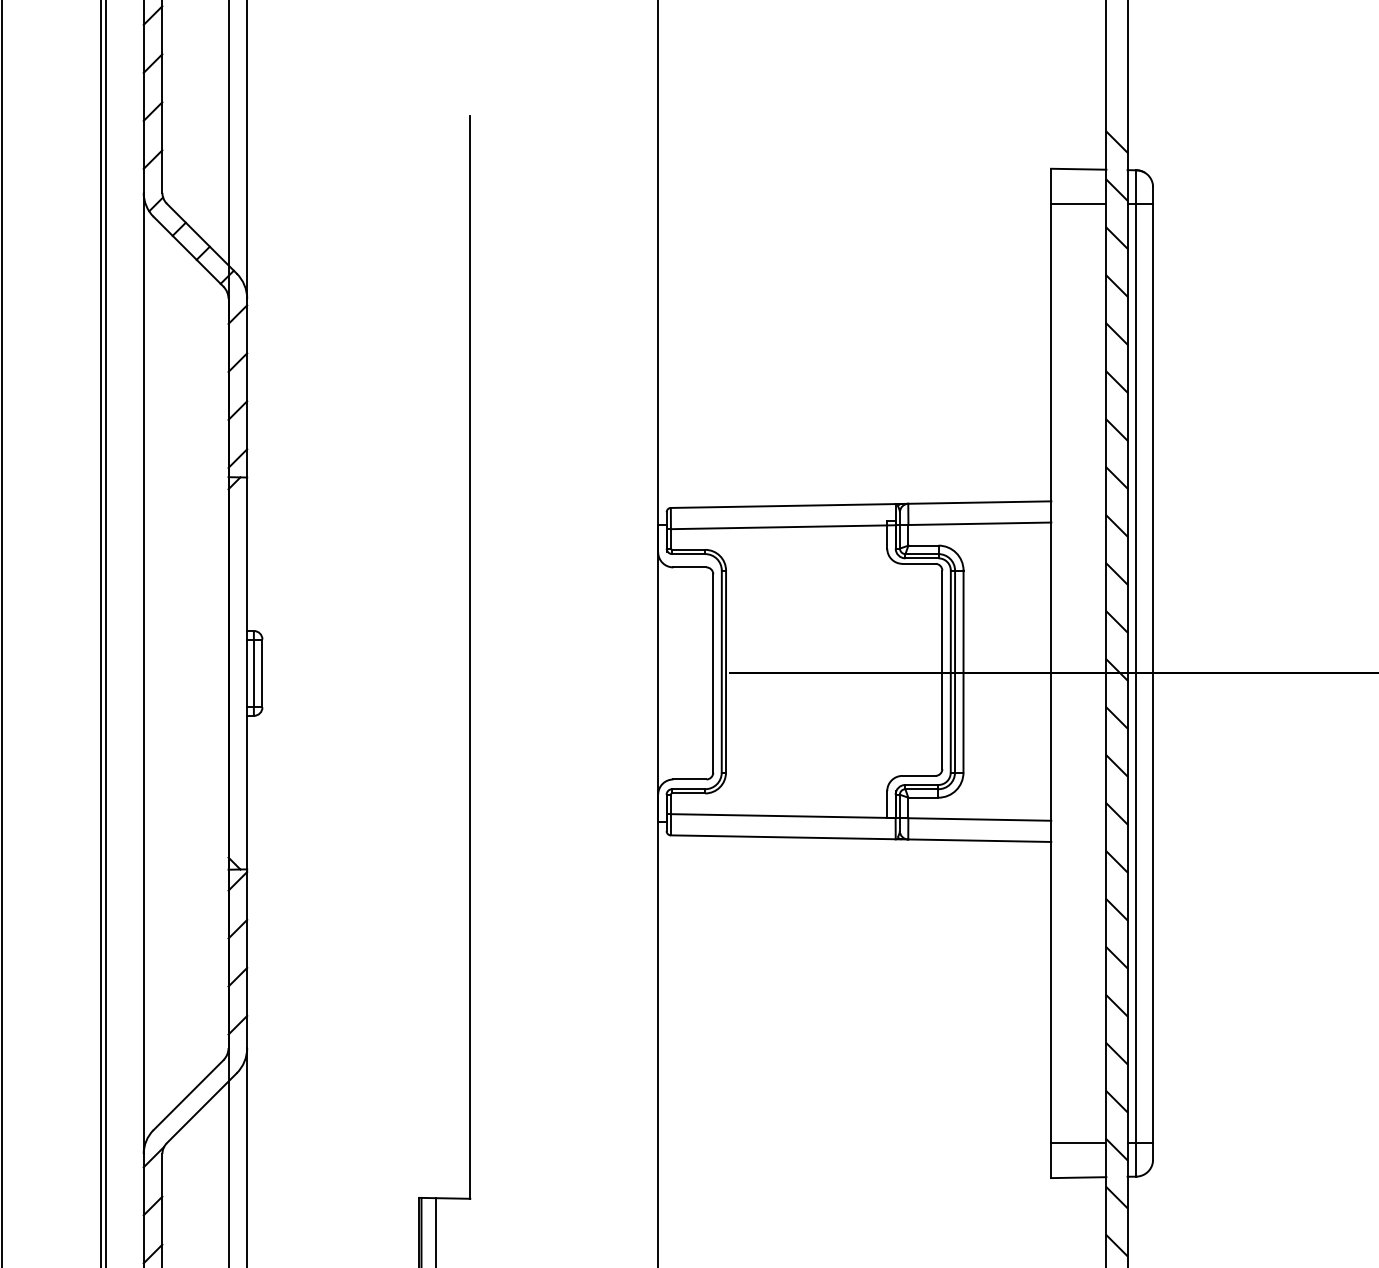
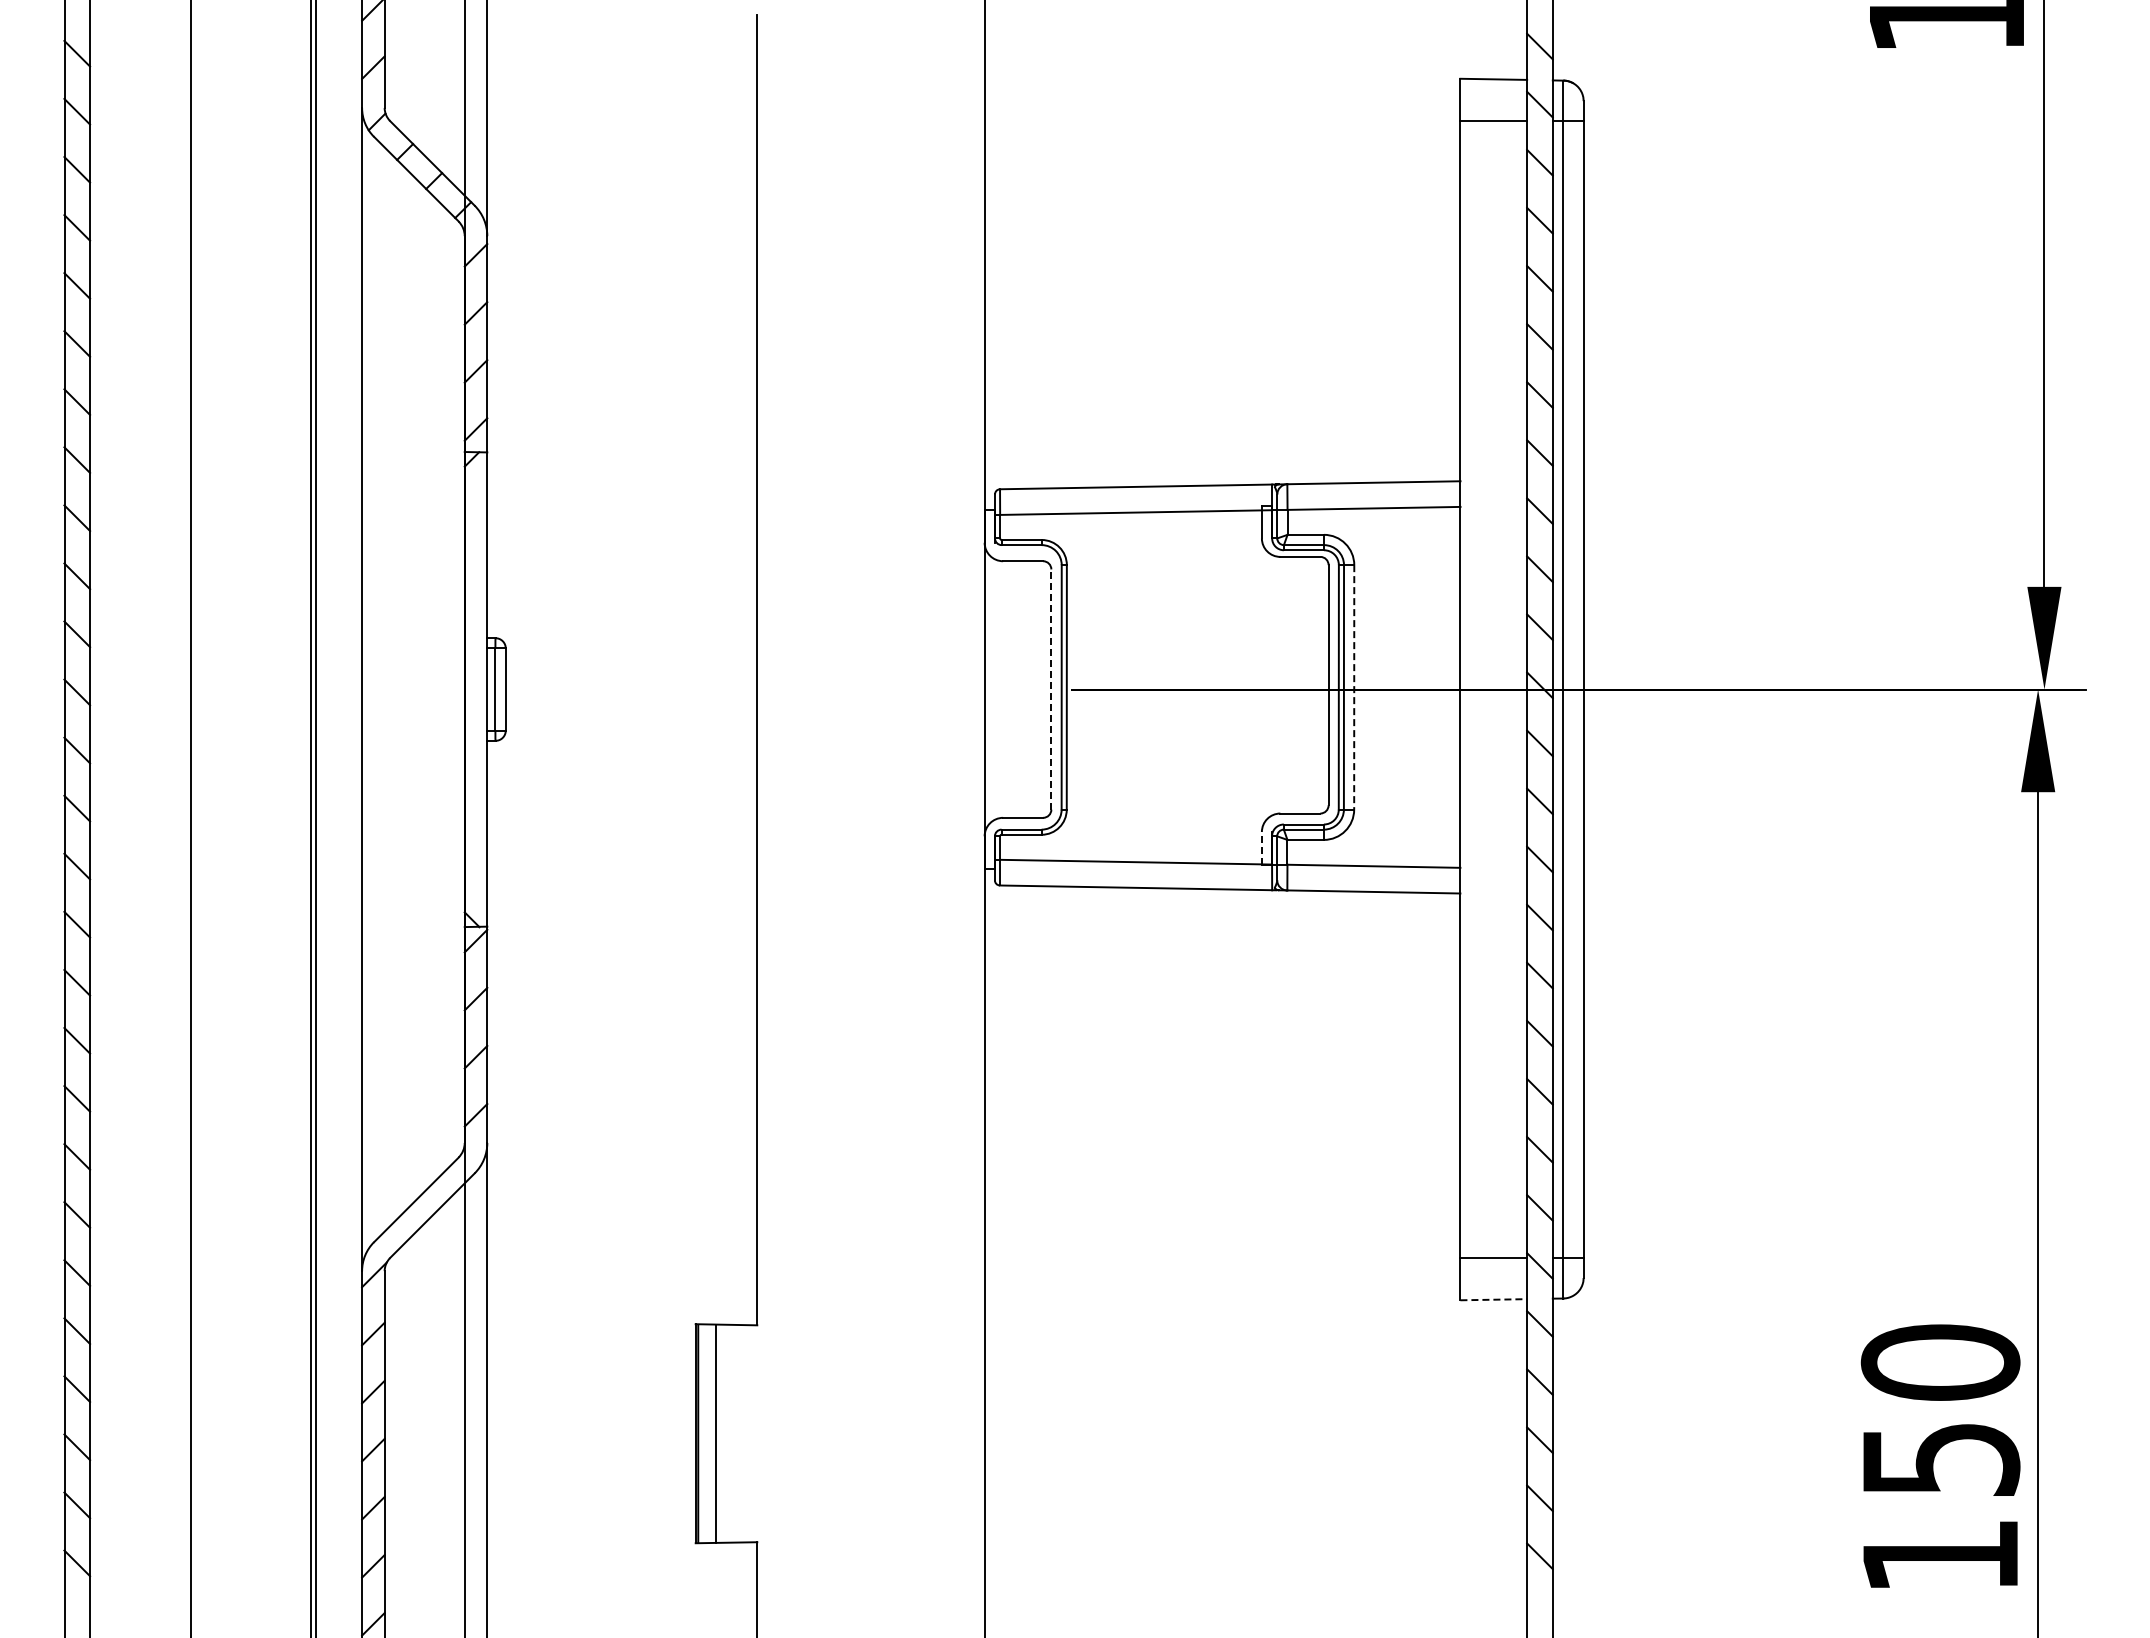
line: (963, 671) -> (1354, 687), solid -> dashed
line: (713, 673) -> (1051, 689), solid -> dashed
line: (886, 803) -> (1261, 847), solid -> dashed
line: (1079, 1177) -> (1494, 1299), solid -> dashed

